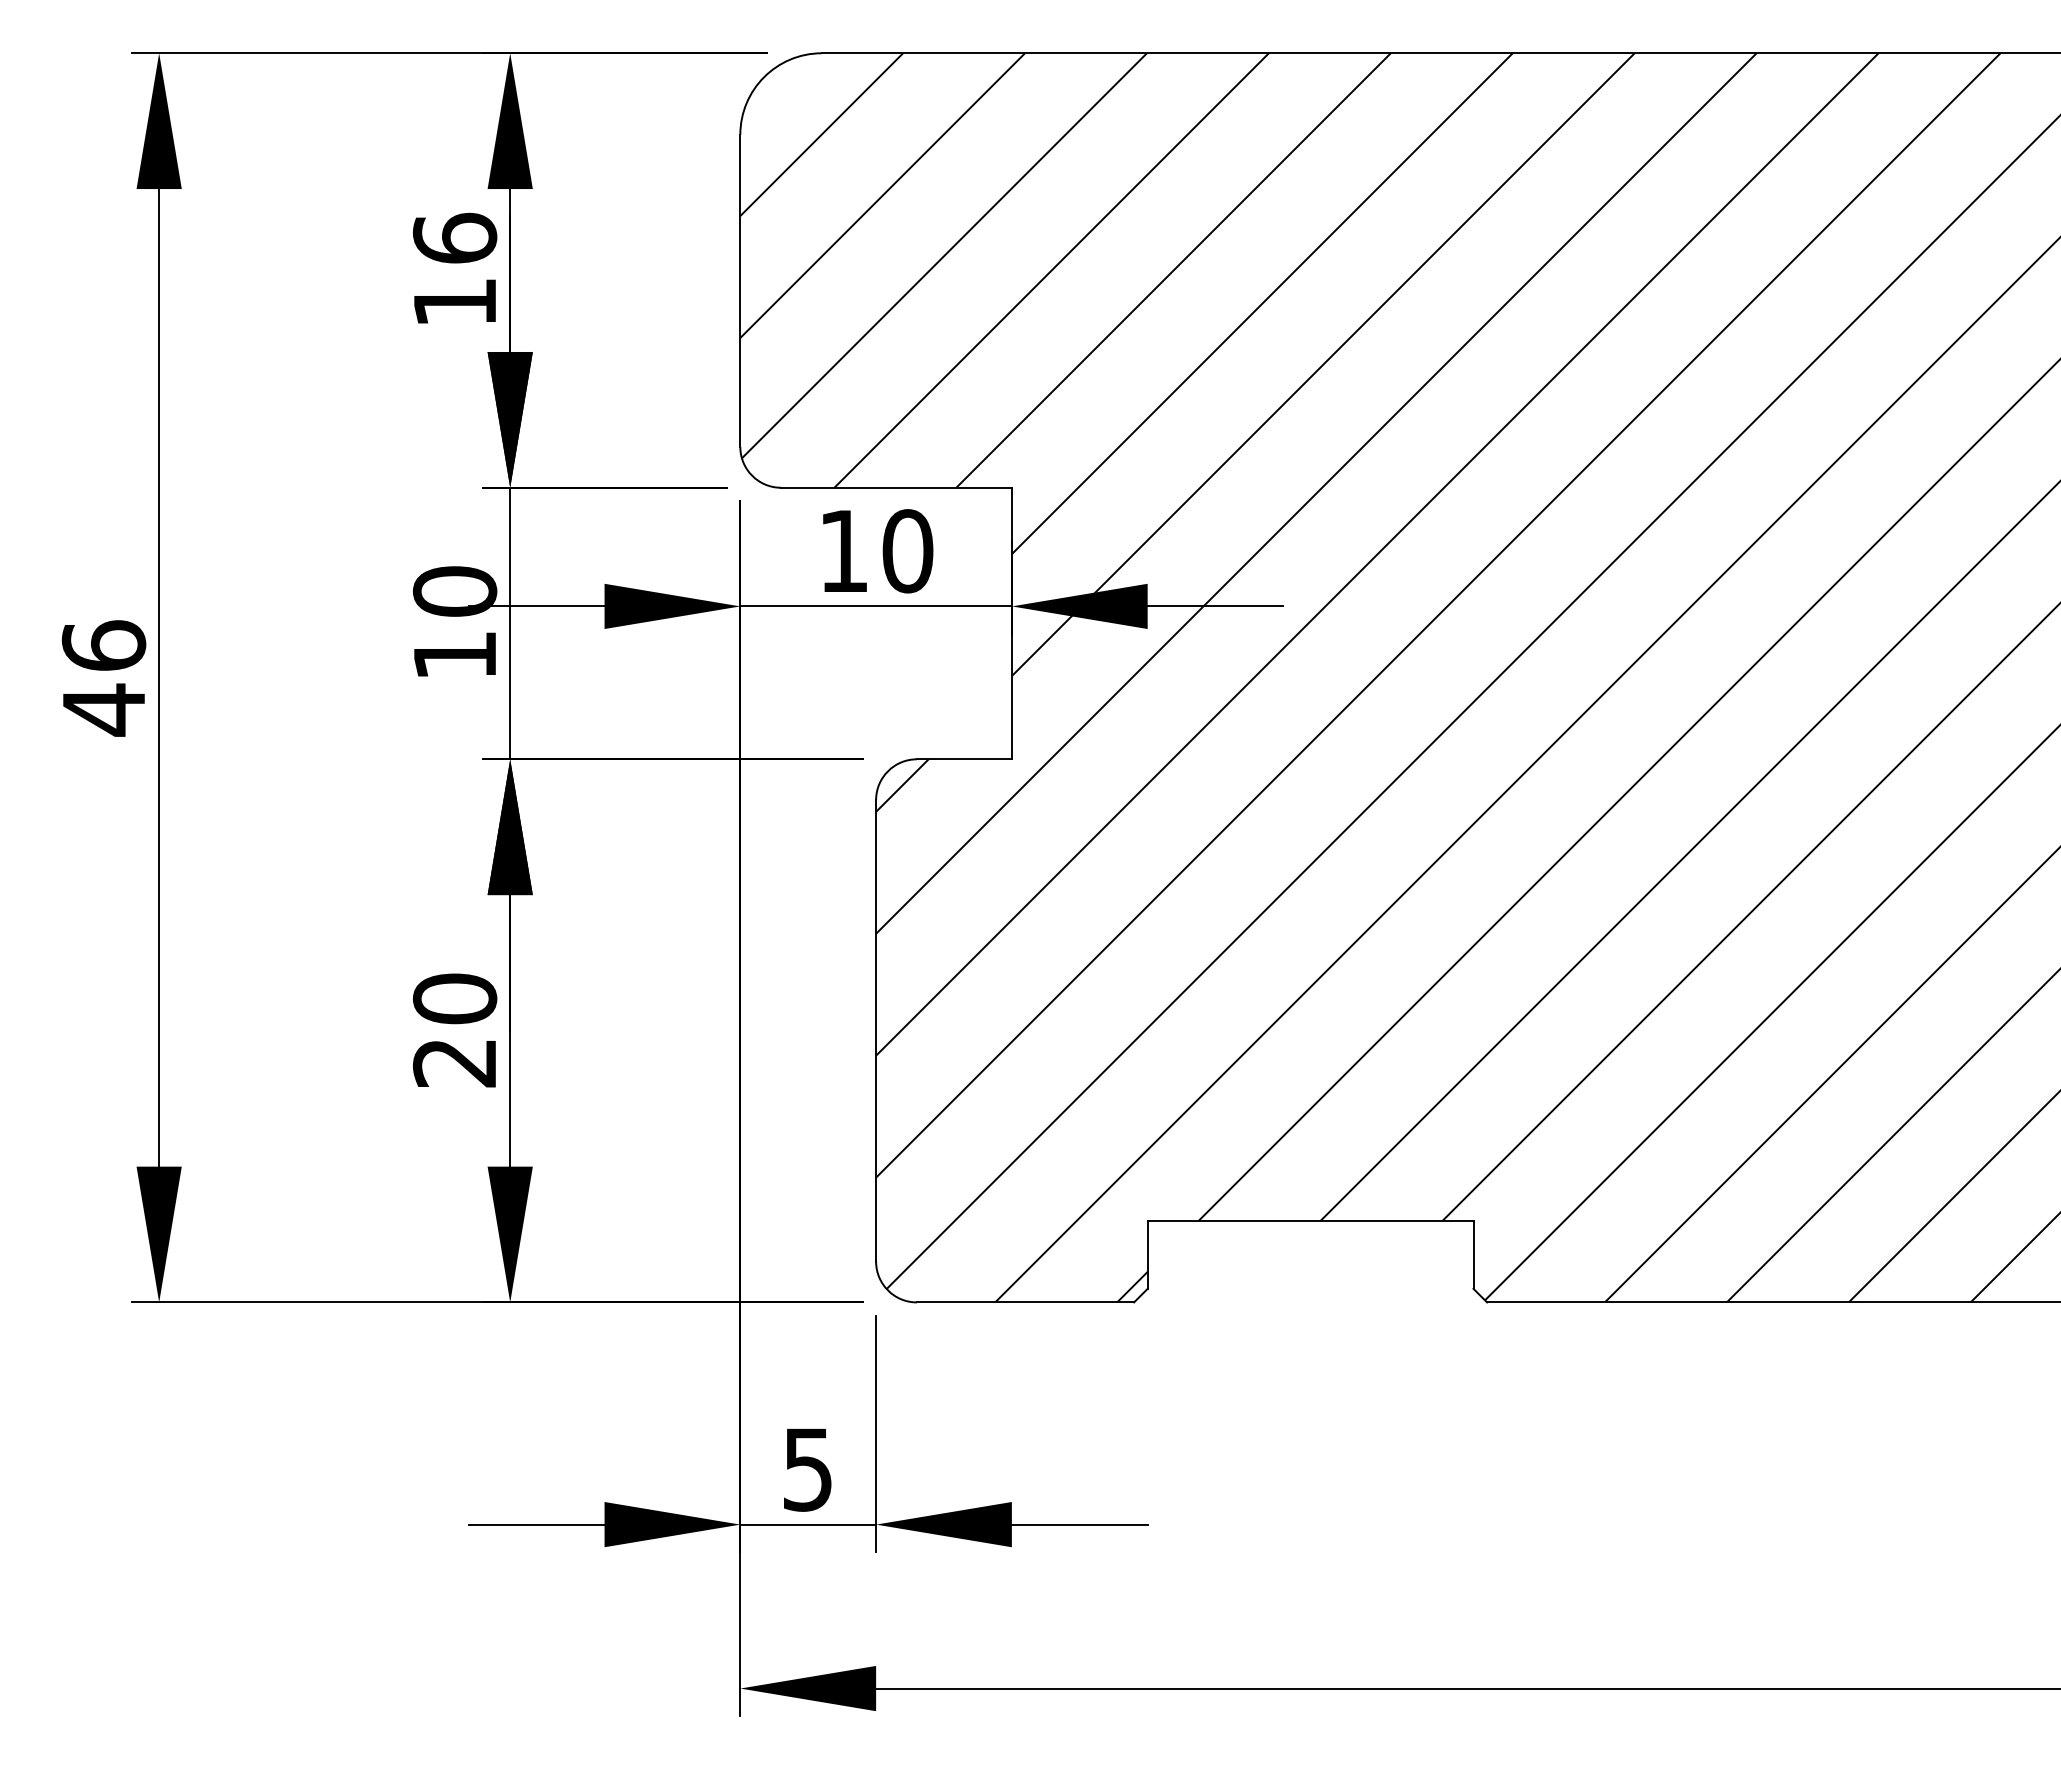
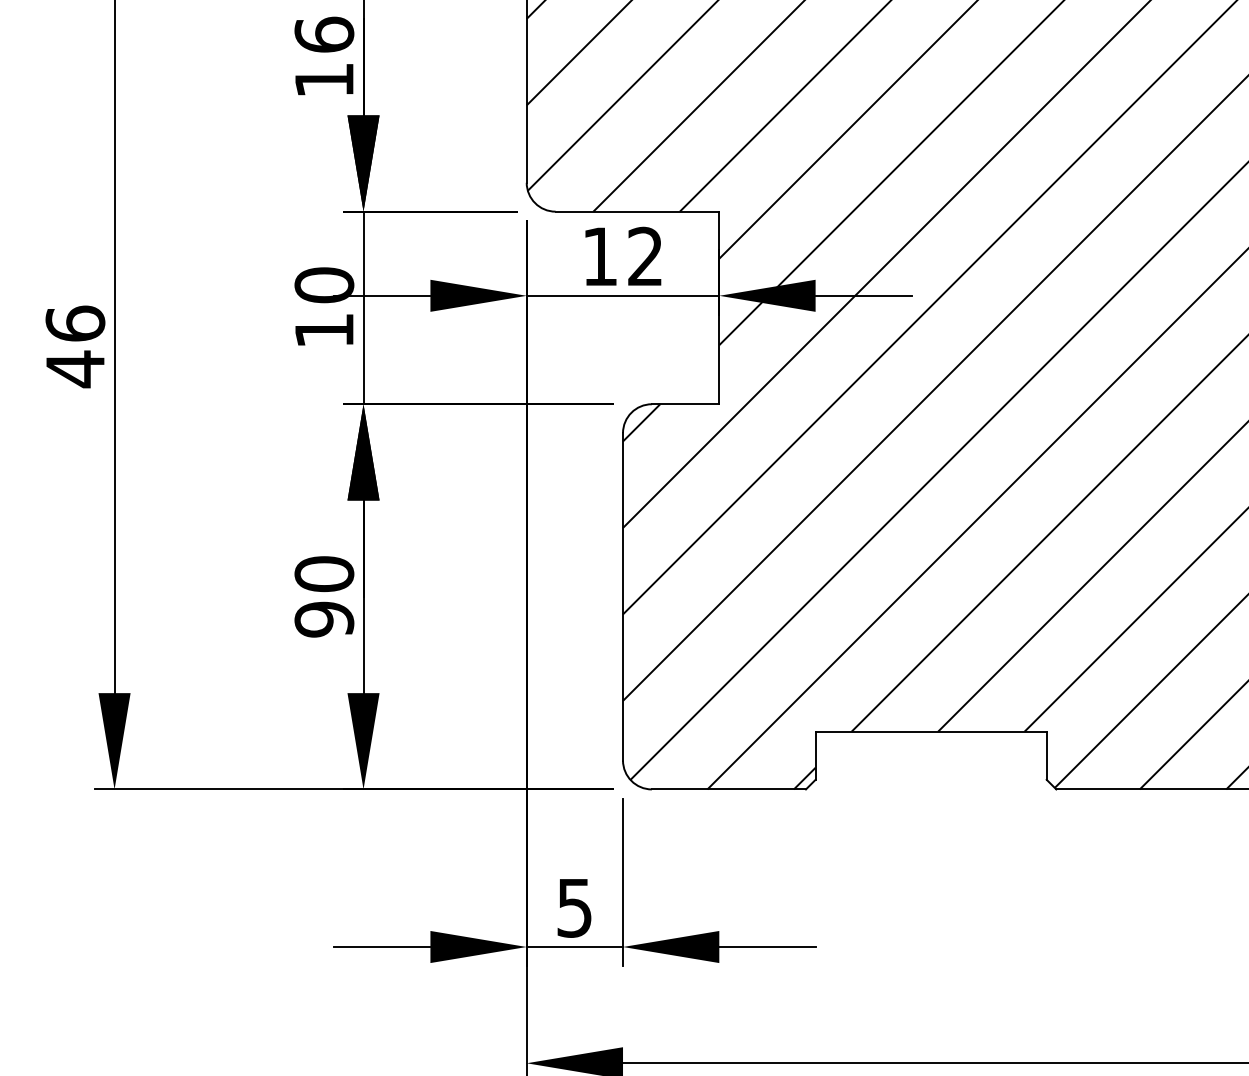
text: (907, 551) -> (645, 256), 10 -> 12
text: (454, 1063) -> (324, 619), 20 -> 90

